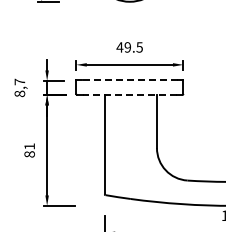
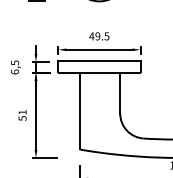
line: (129, 79) -> (99, 61), dashed -> solid
text: (19, 87) -> (14, 67), 8,7 -> 6,5
line: (129, 95) -> (99, 73), dashed -> solid
text: (29, 154) -> (22, 118), 81 -> 51

